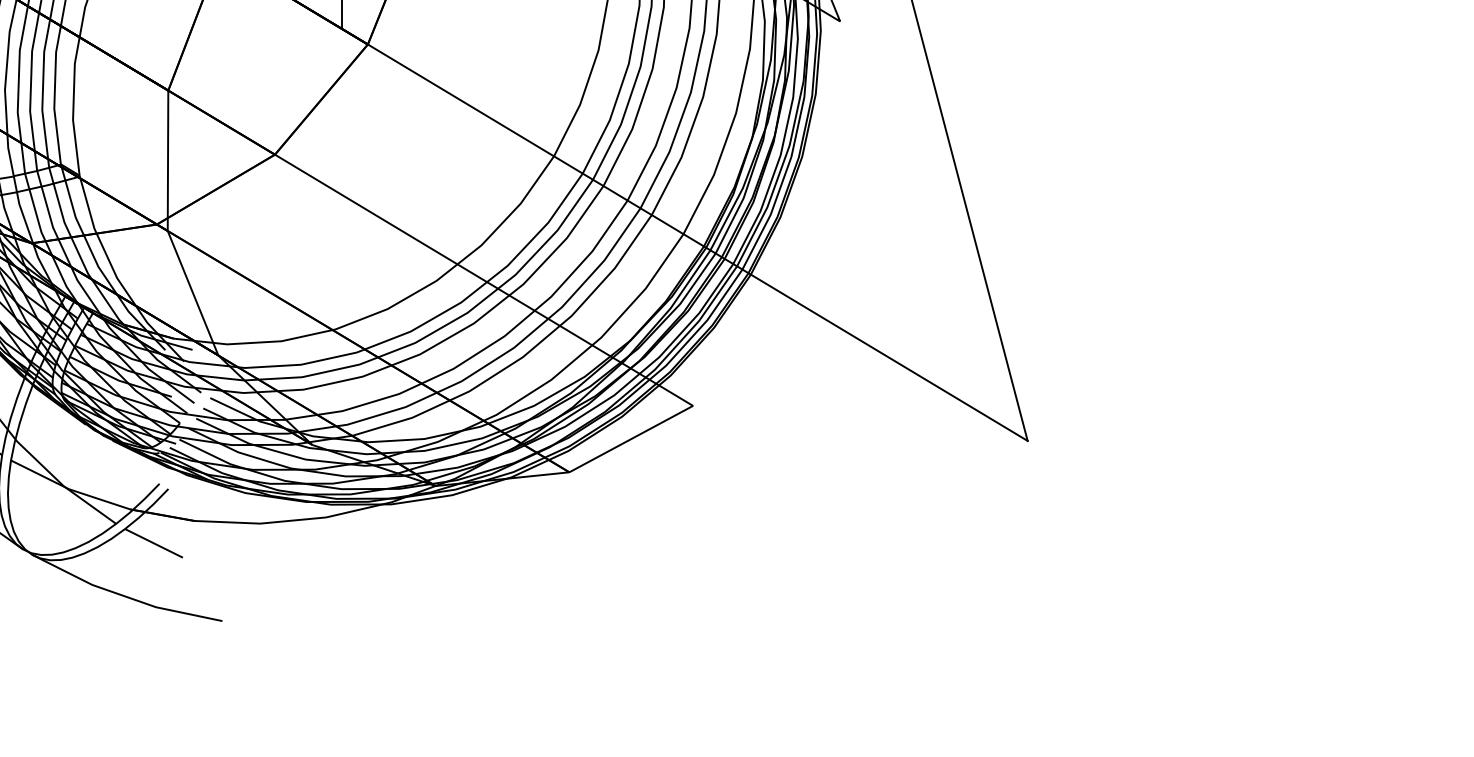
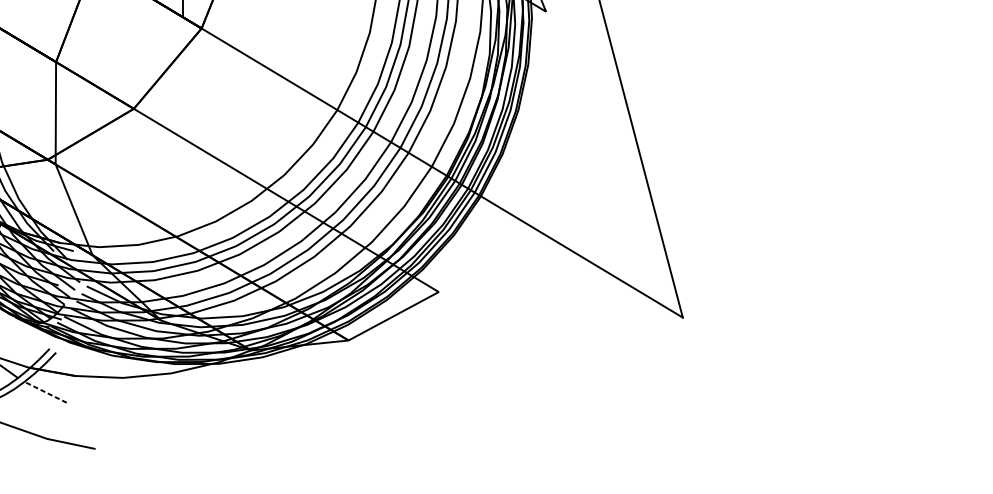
line: (153, 543) -> (45, 392), solid -> dashed

